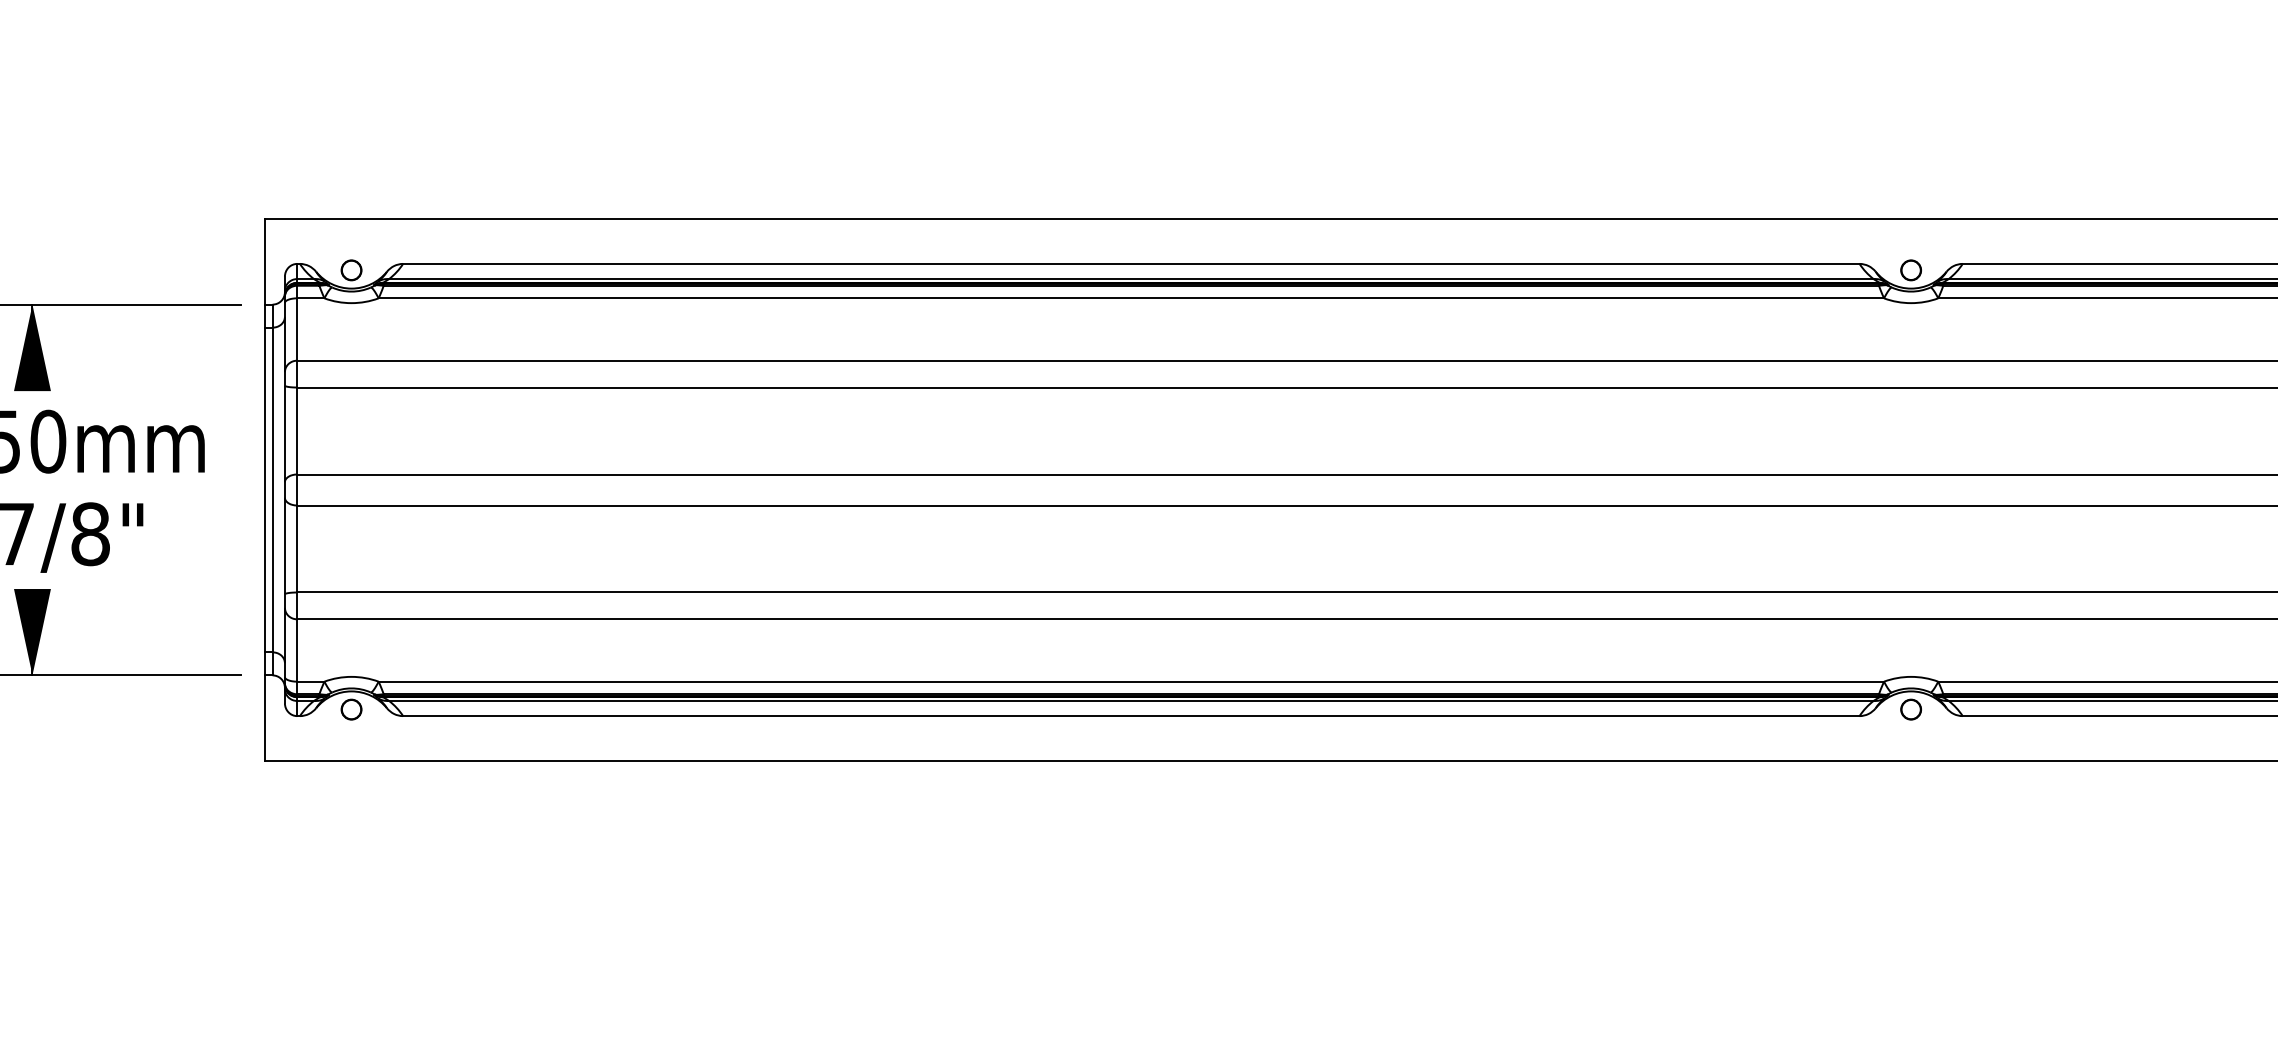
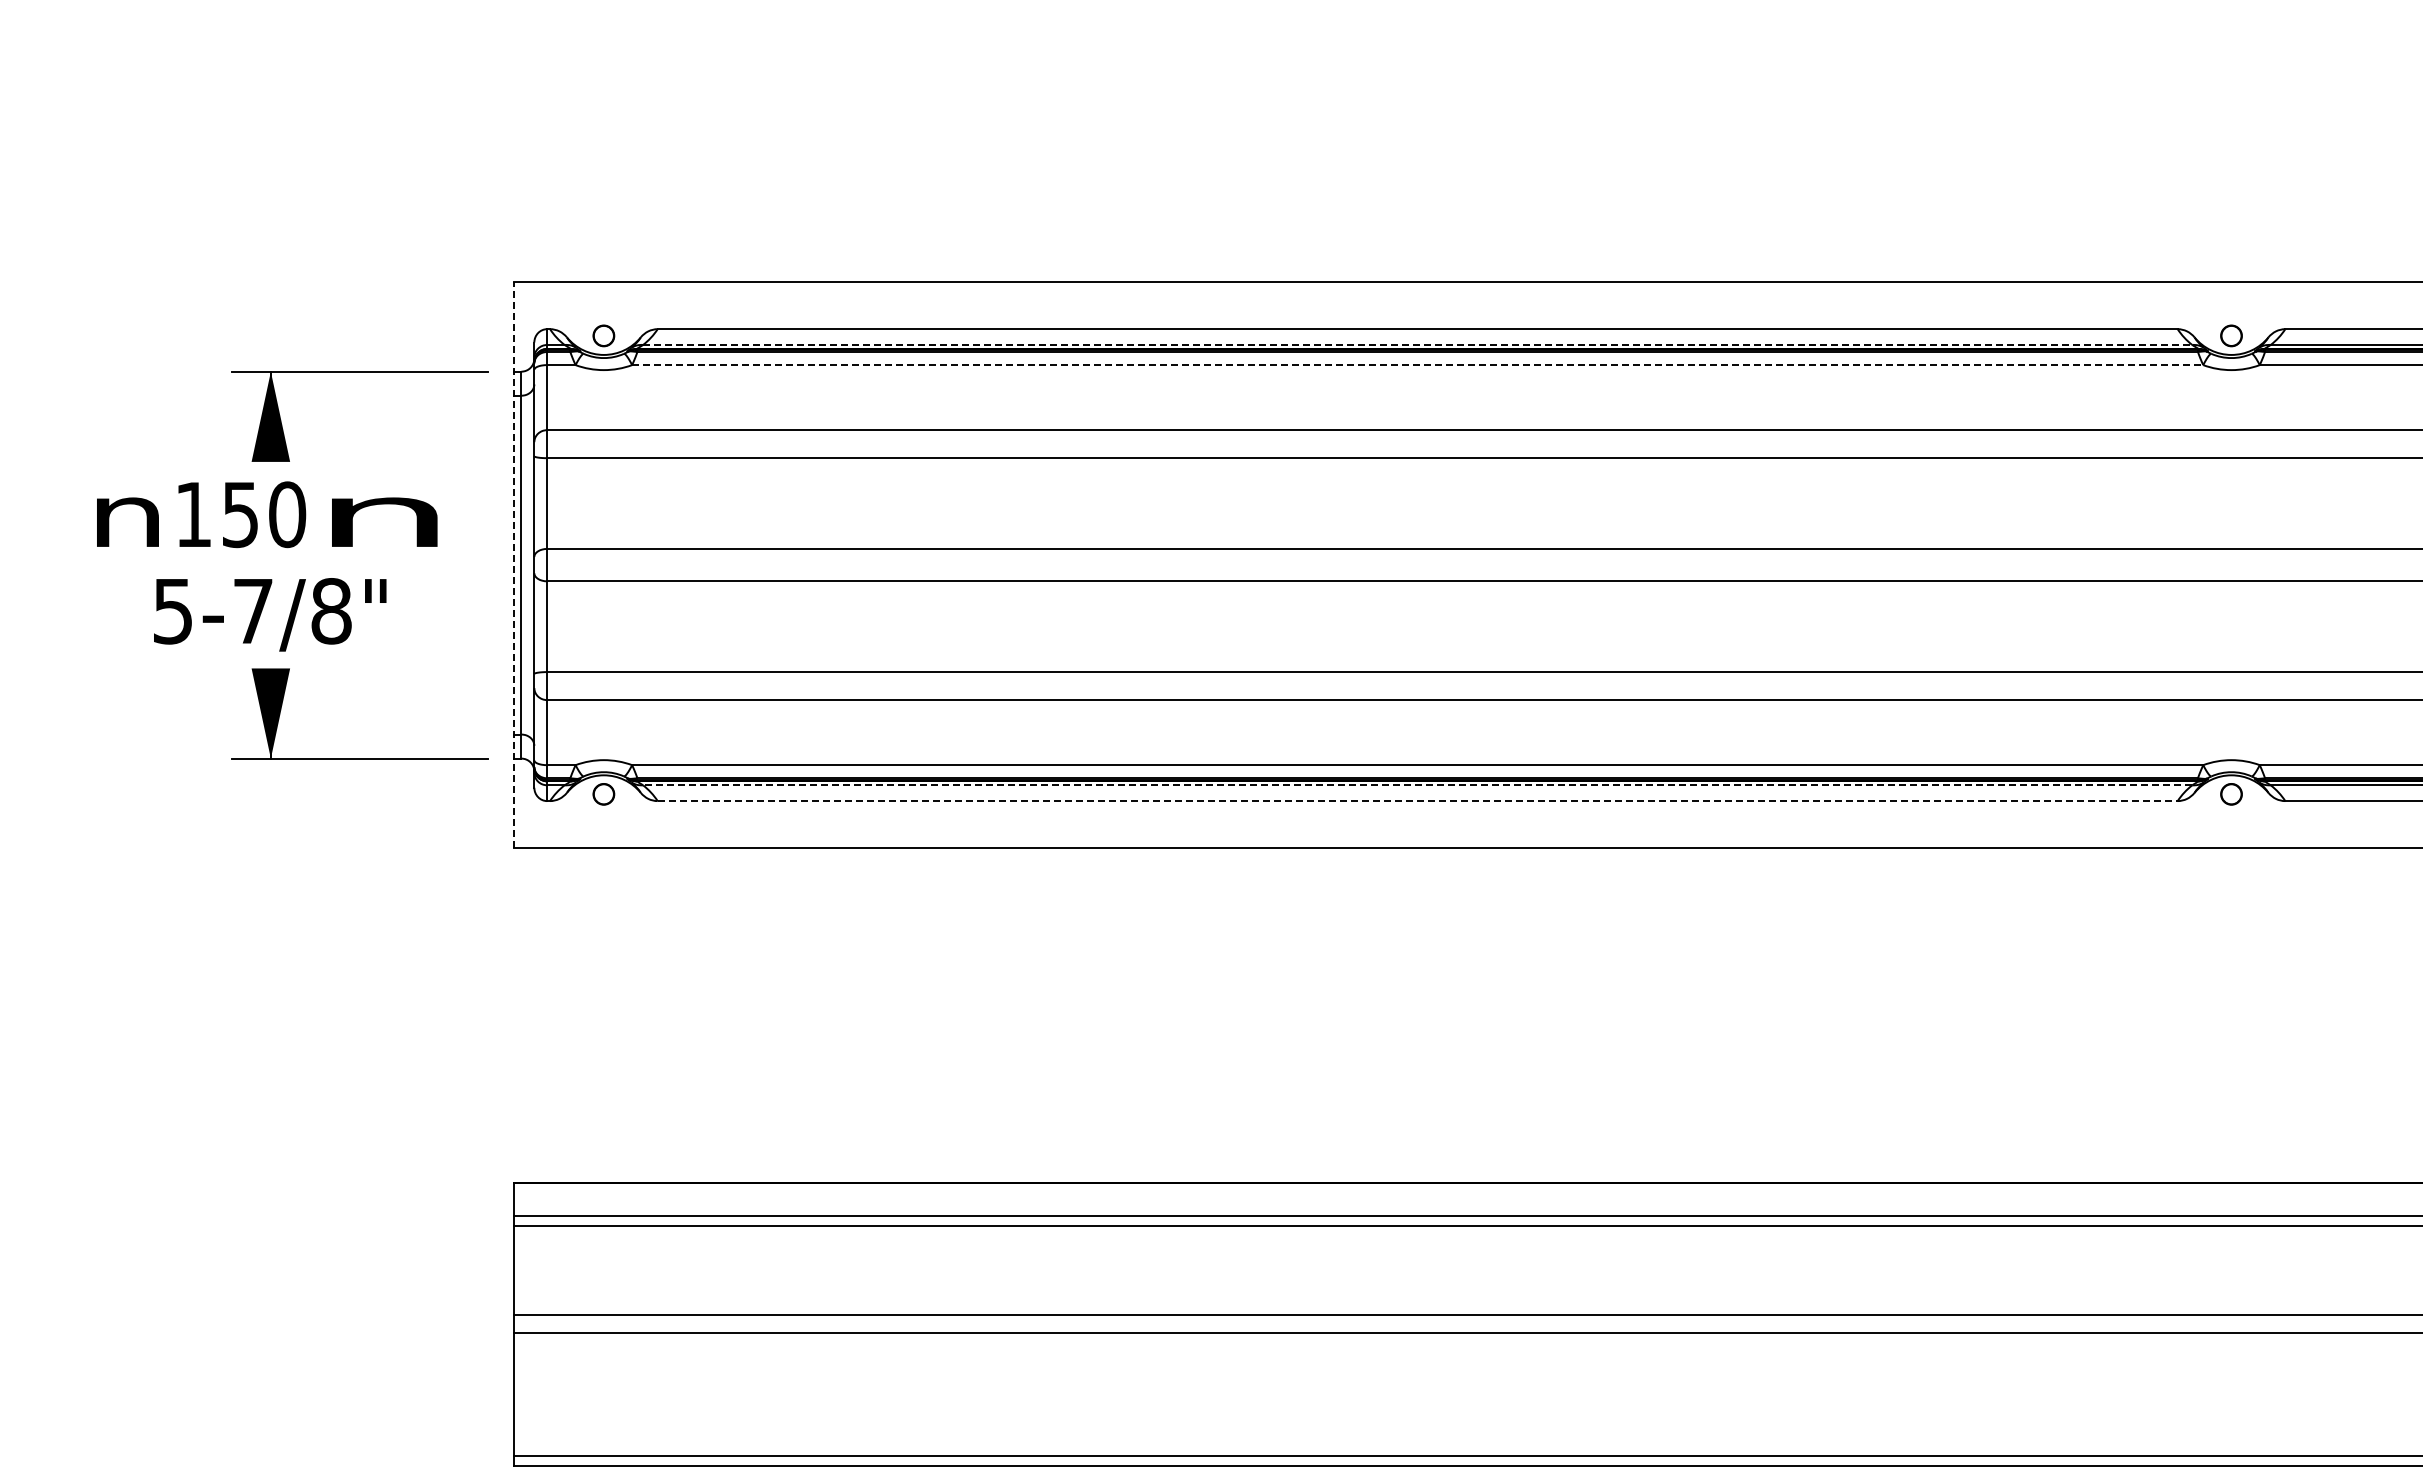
line: (1131, 278) -> (1417, 344), solid -> dashed
line: (1131, 298) -> (1417, 365), solid -> dashed
text: (140, 448) -> (383, 521), mm -> n
line: (264, 489) -> (513, 564), solid -> dashed
line: (1131, 701) -> (1417, 785), solid -> dashed
line: (1132, 716) -> (1418, 801), solid -> dashed

